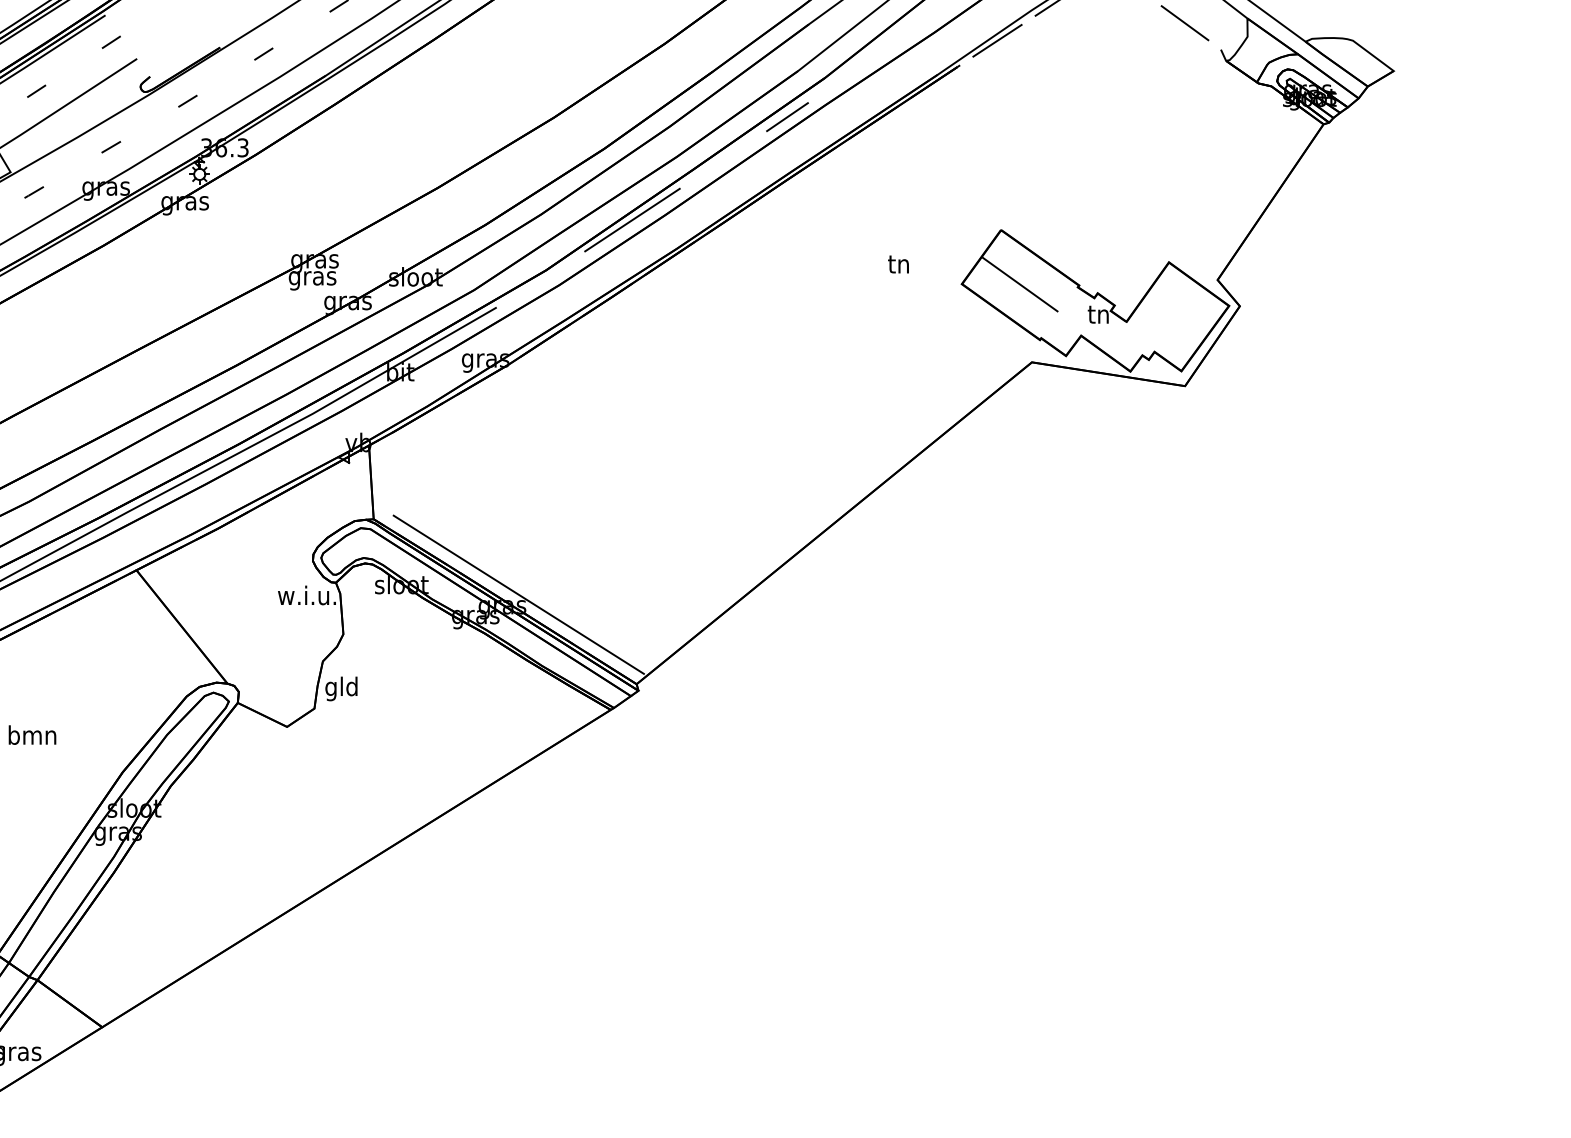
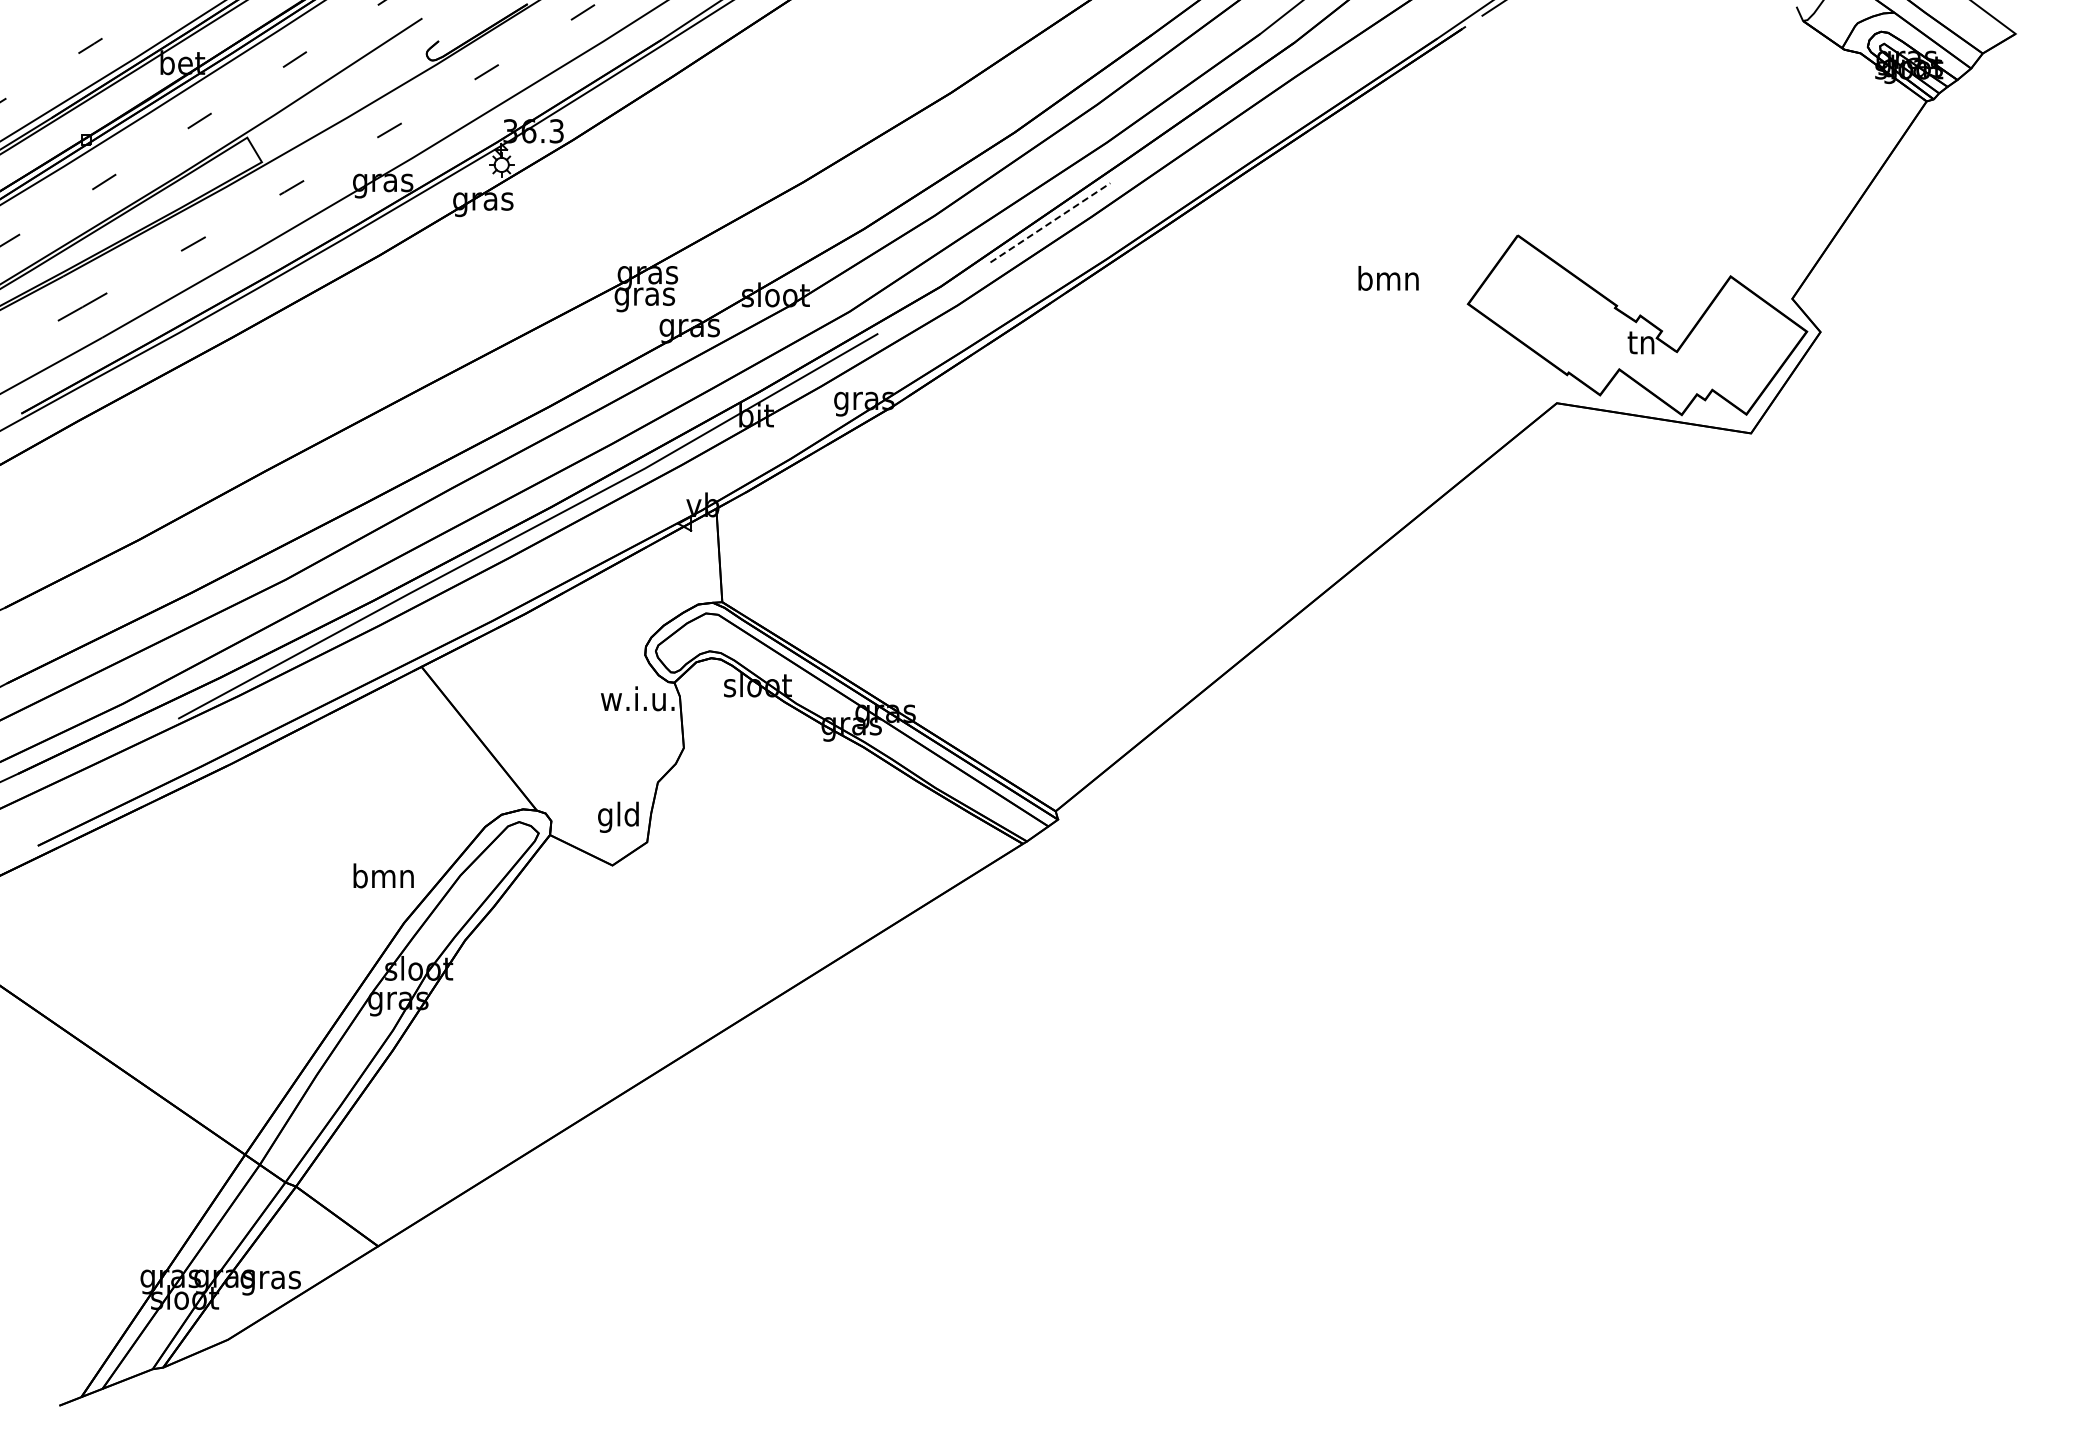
line: (787, 117) -> (1246, 92), removed
line: (632, 219) -> (1050, 222), solid -> dashed
text: (899, 263) -> (1388, 278), tn -> bmn
line: (1019, 284) -> (1541, 304), removed
line: (518, 594) -> (905, 697), removed
text: (341, 688) -> (618, 816), moved
text: (32, 734) -> (383, 875), moved

